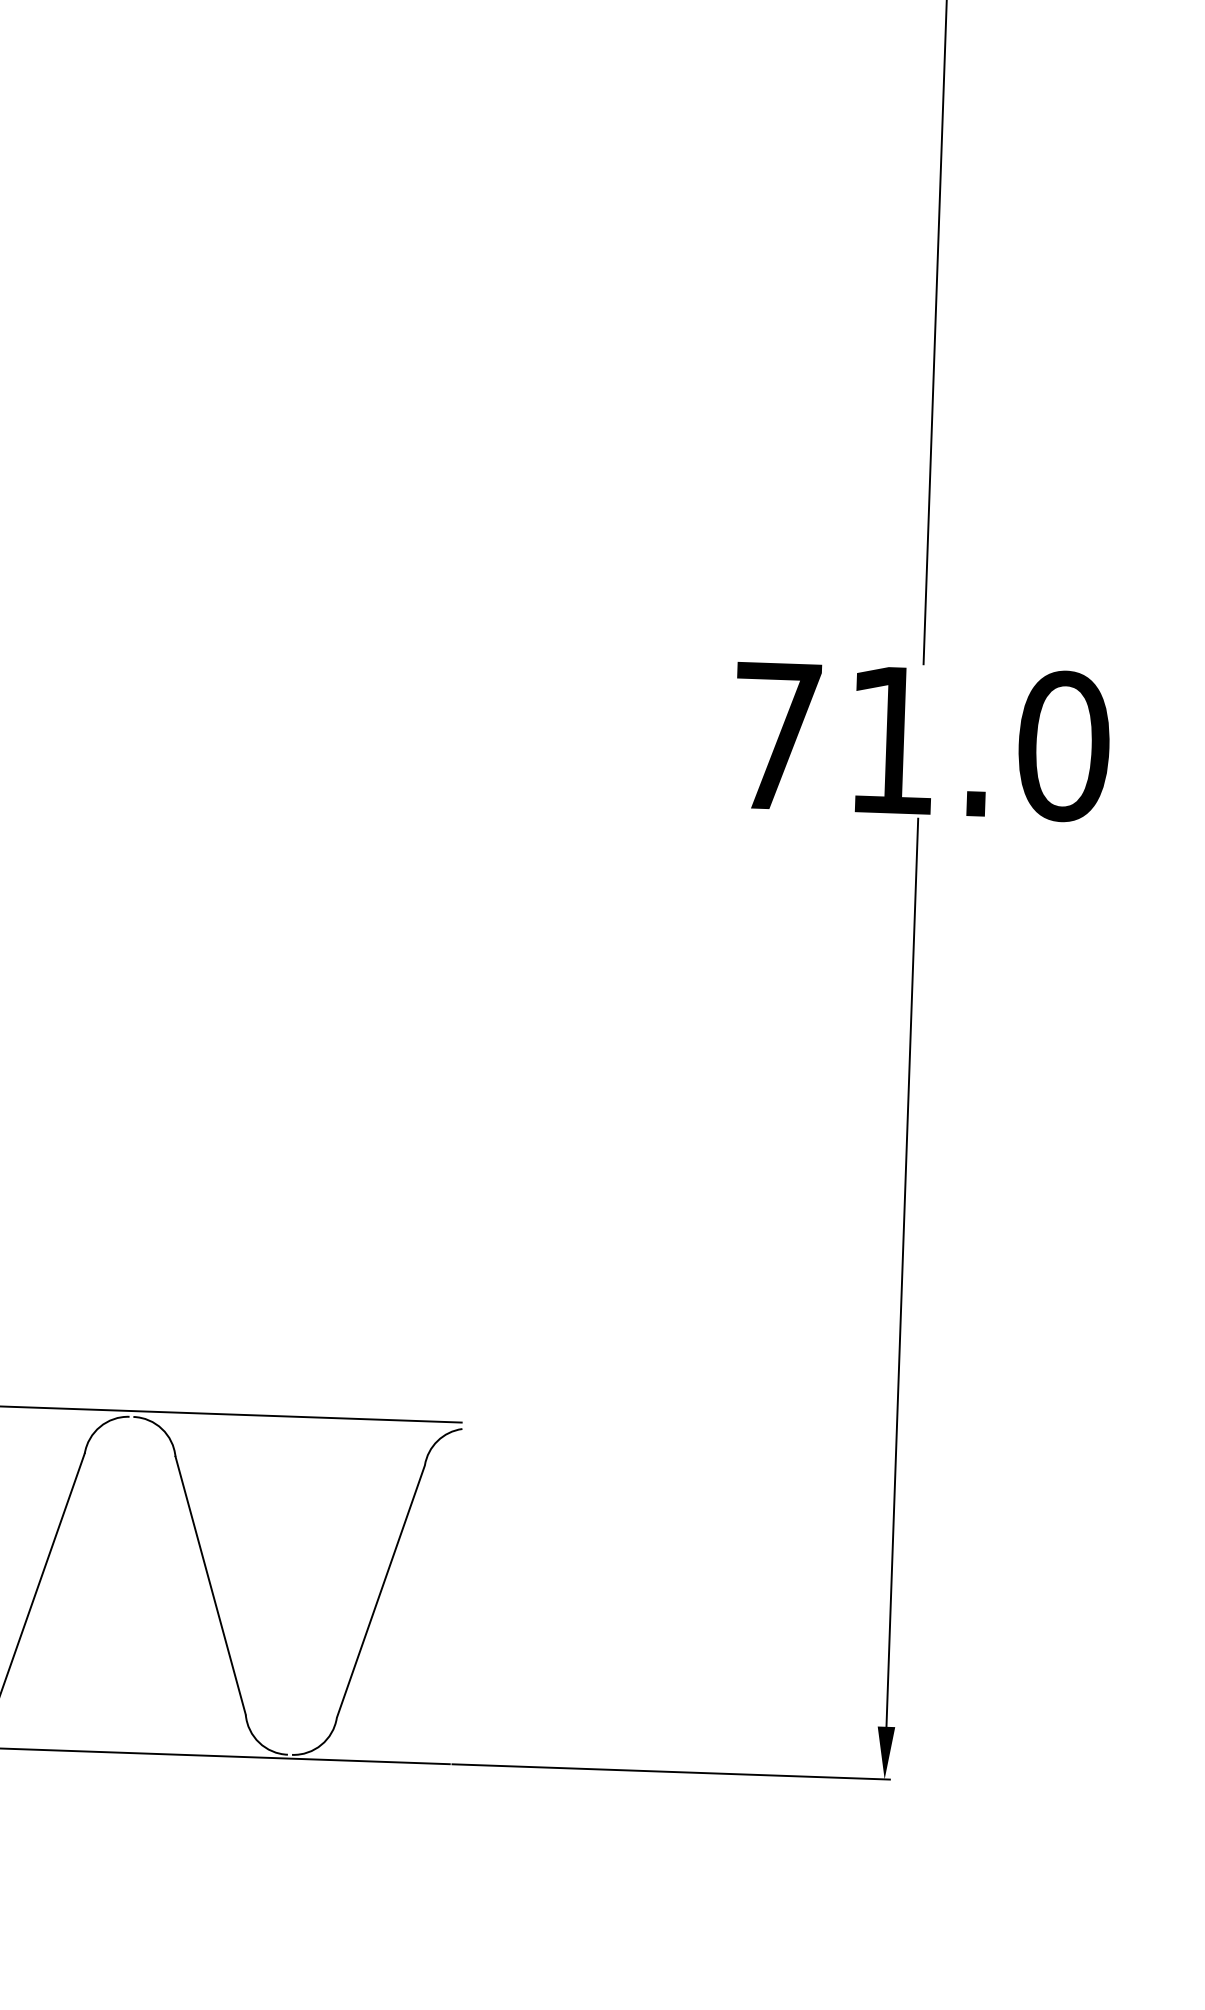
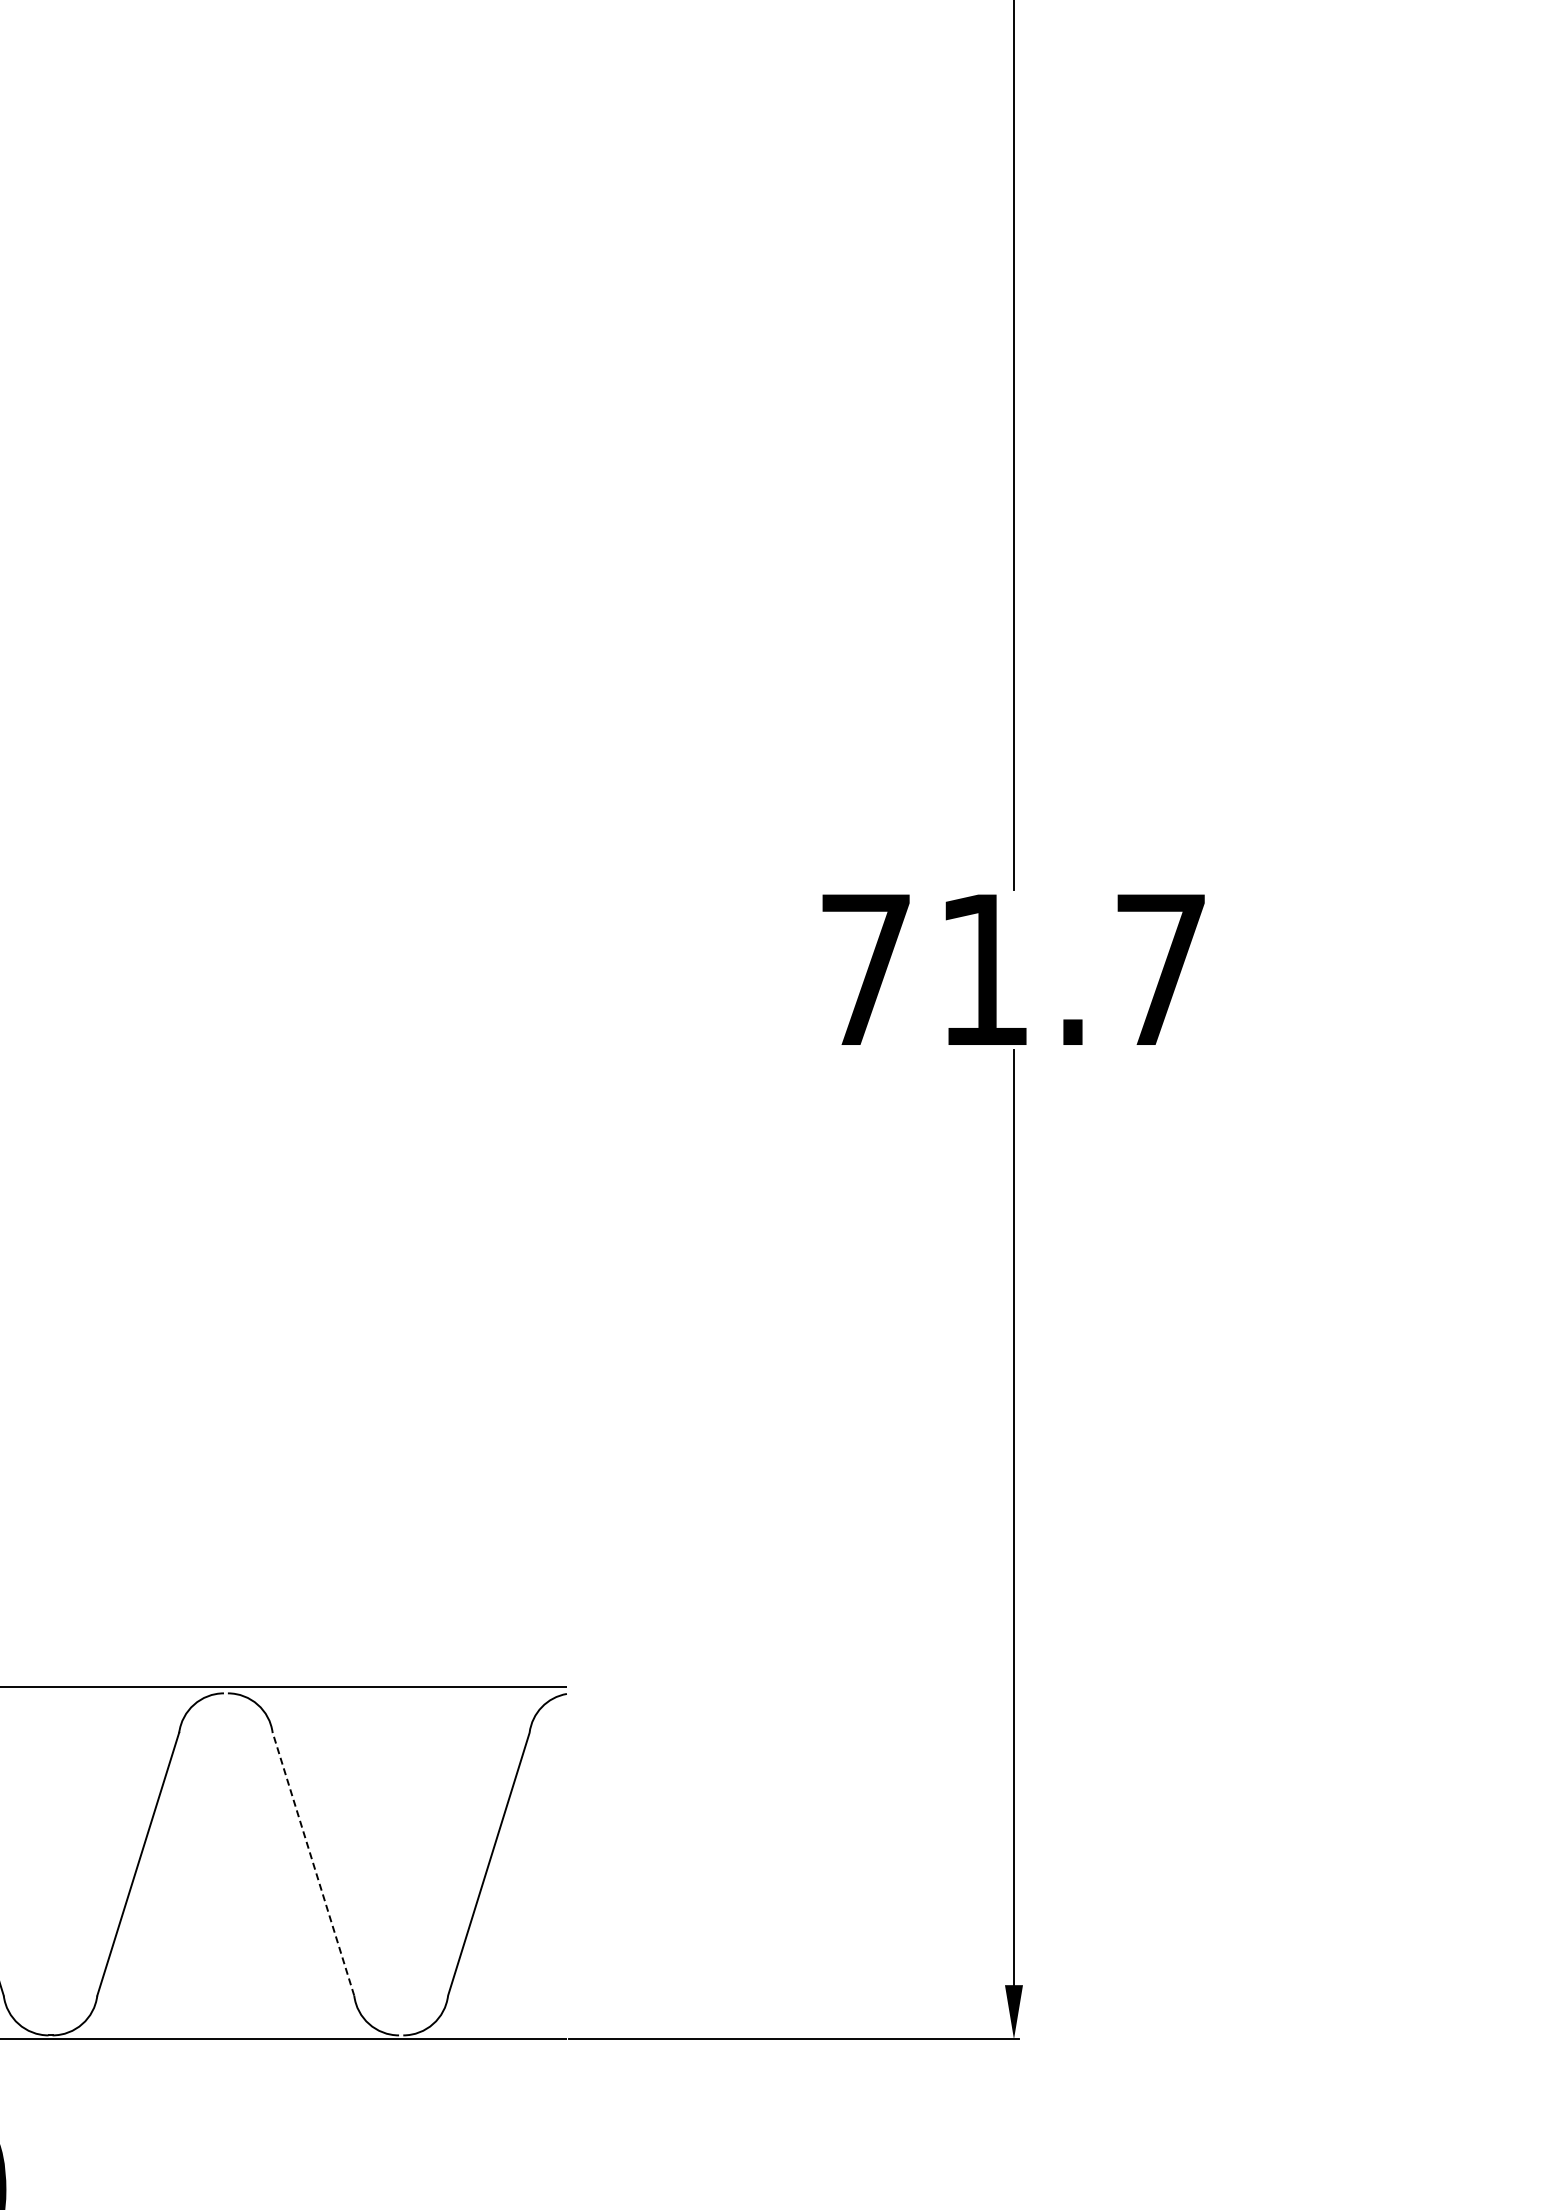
text: (1064, 746) -> (1161, 969), 71.0 -> 71.7
line: (210, 1585) -> (313, 1864), solid -> dashed

